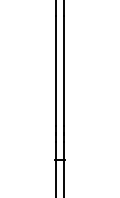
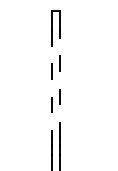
line: (64, 70) -> (60, 84), solid -> dashed
line: (55, 71) -> (51, 85), solid -> dashed

